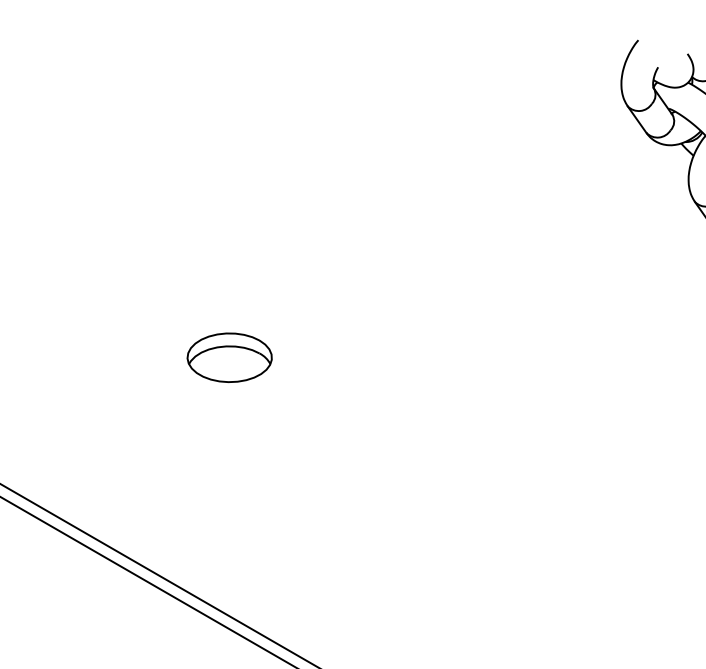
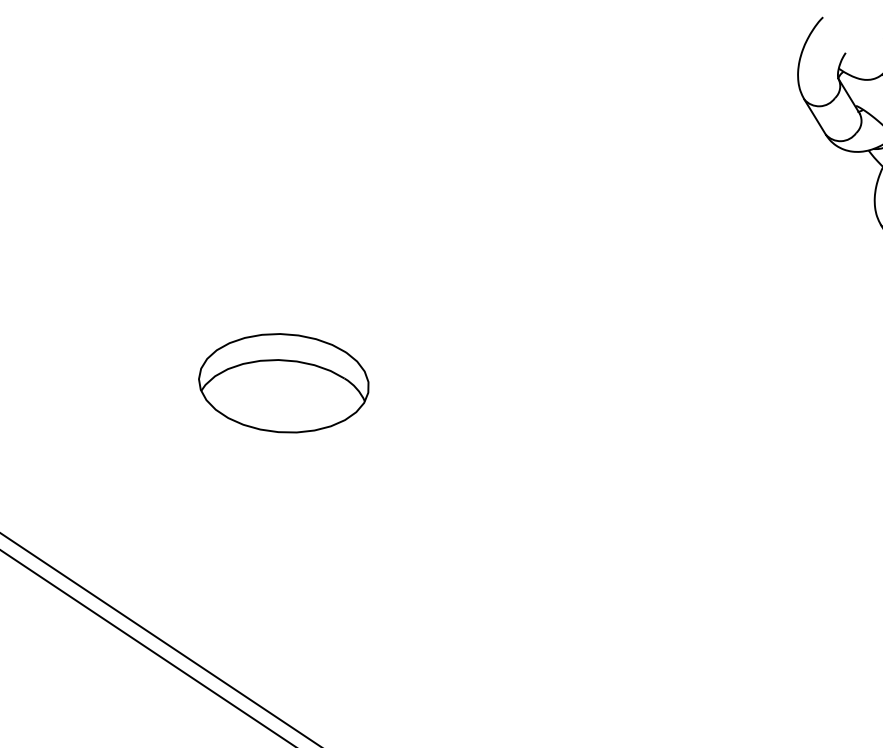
part: (229, 357) -> (283, 382), size x1.6

